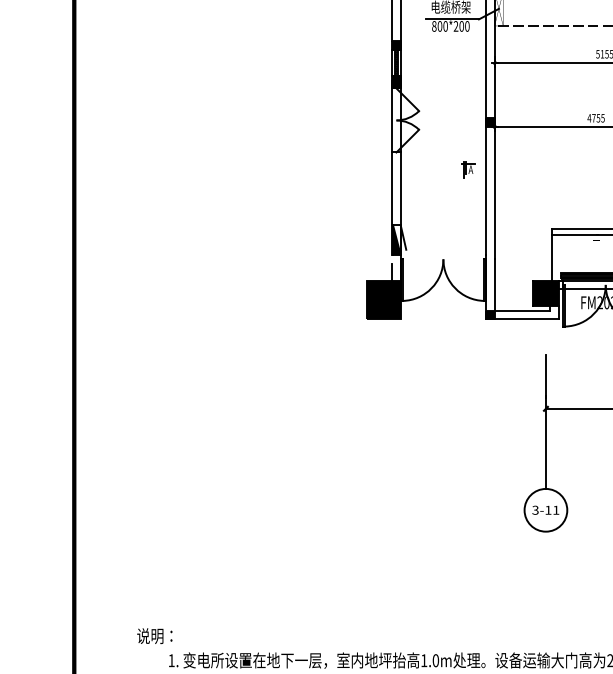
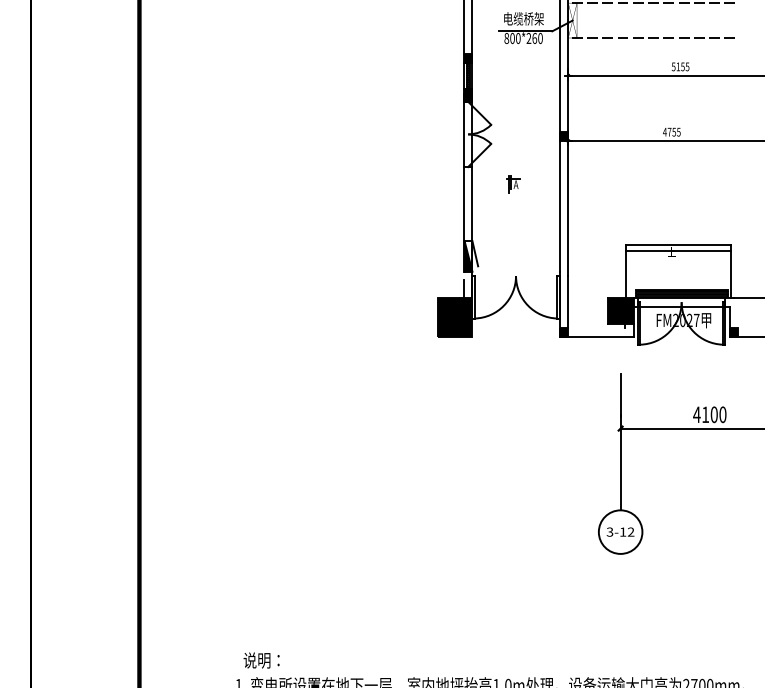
text: (461, 26) -> (534, 38), 800*200 -> 800*260
part: (468, 169) -> (513, 184), moved
line: (522, 310) -> (596, 328), removed
text: (555, 509) -> (630, 531), 3-11 -> 3-12
text: (154, 636) -> (261, 660), moved

